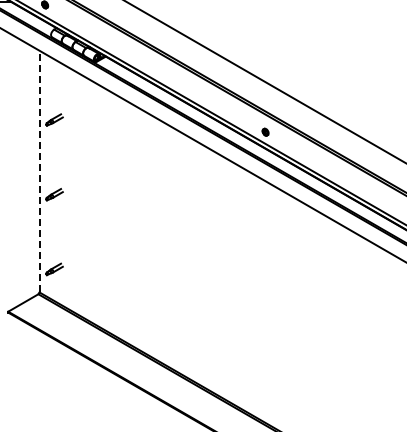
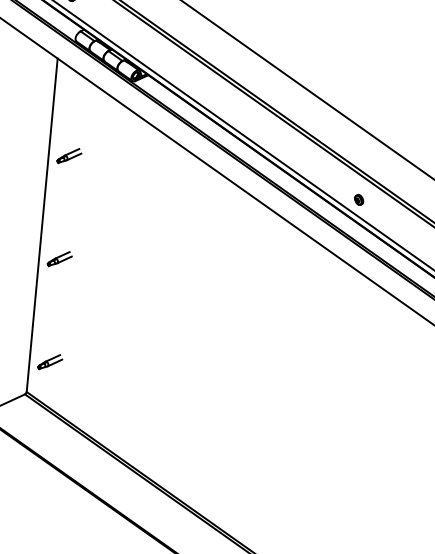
line: (39, 171) -> (42, 225), dashed -> solid

